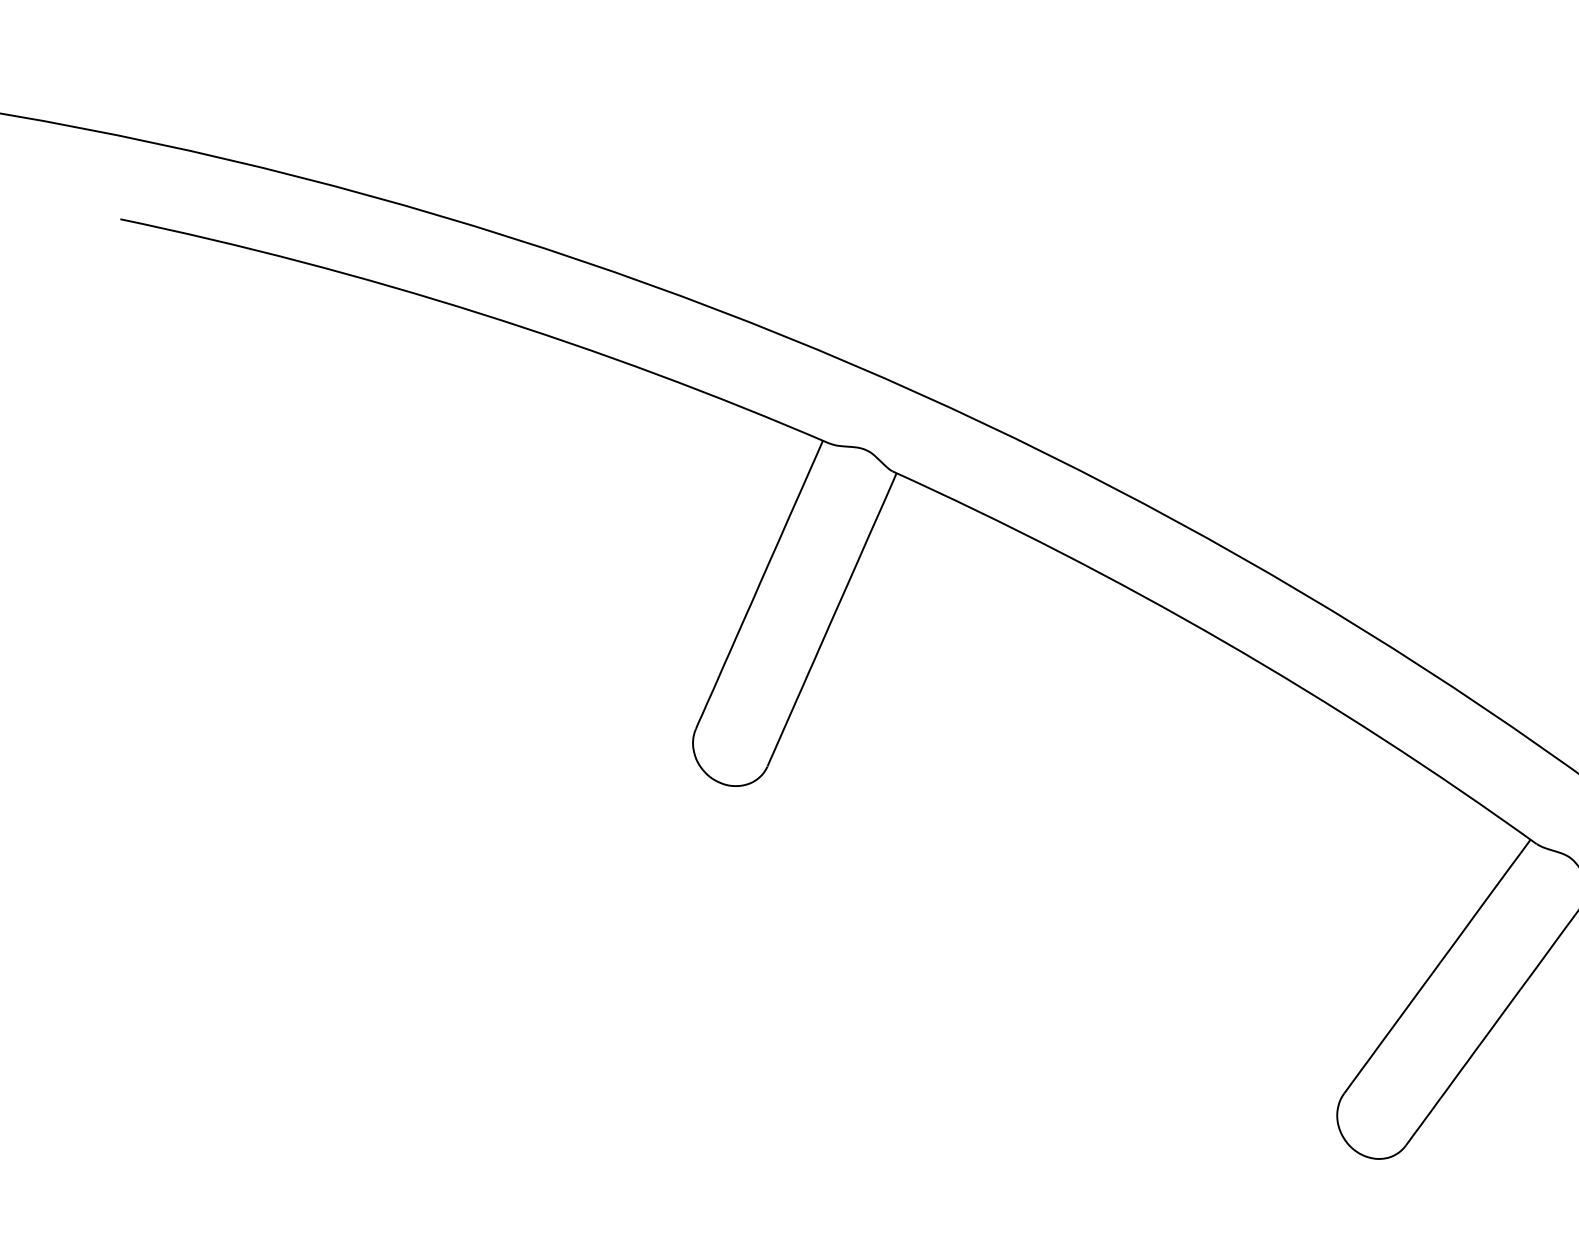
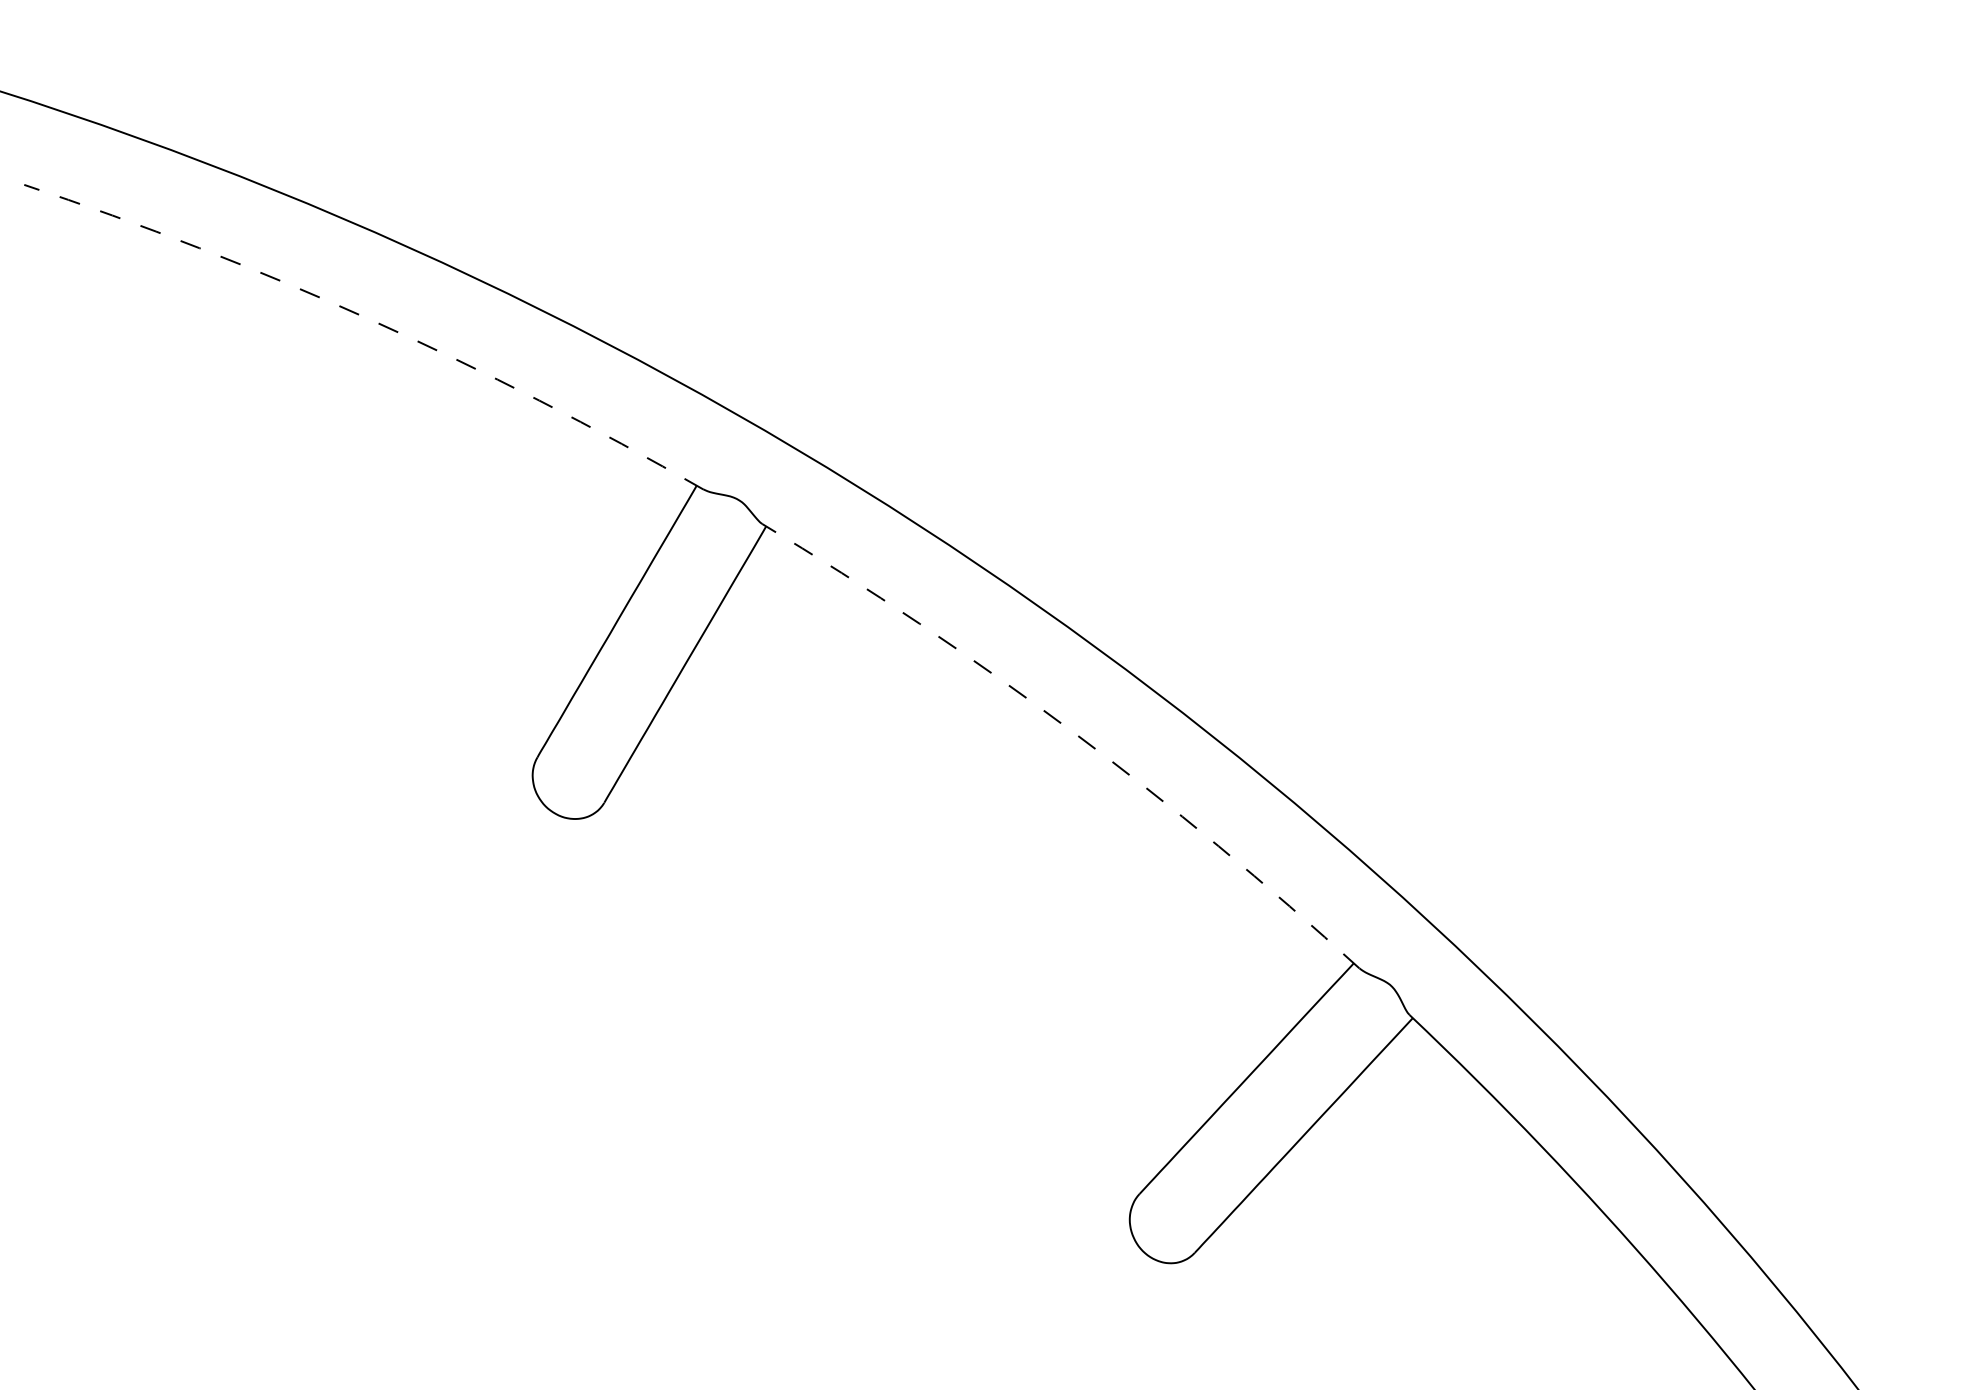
arc: (480, 314) -> (371, 320), solid -> dashed
arc: (1223, 641) -> (1071, 731), solid -> dashed

